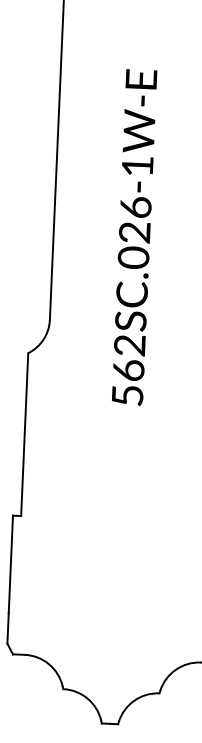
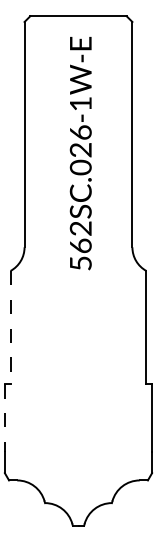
text: (134, 237) -> (80, 153), moved
line: (24, 434) -> (10, 327), solid -> dashed
line: (10, 564) -> (4, 418), solid -> dashed

